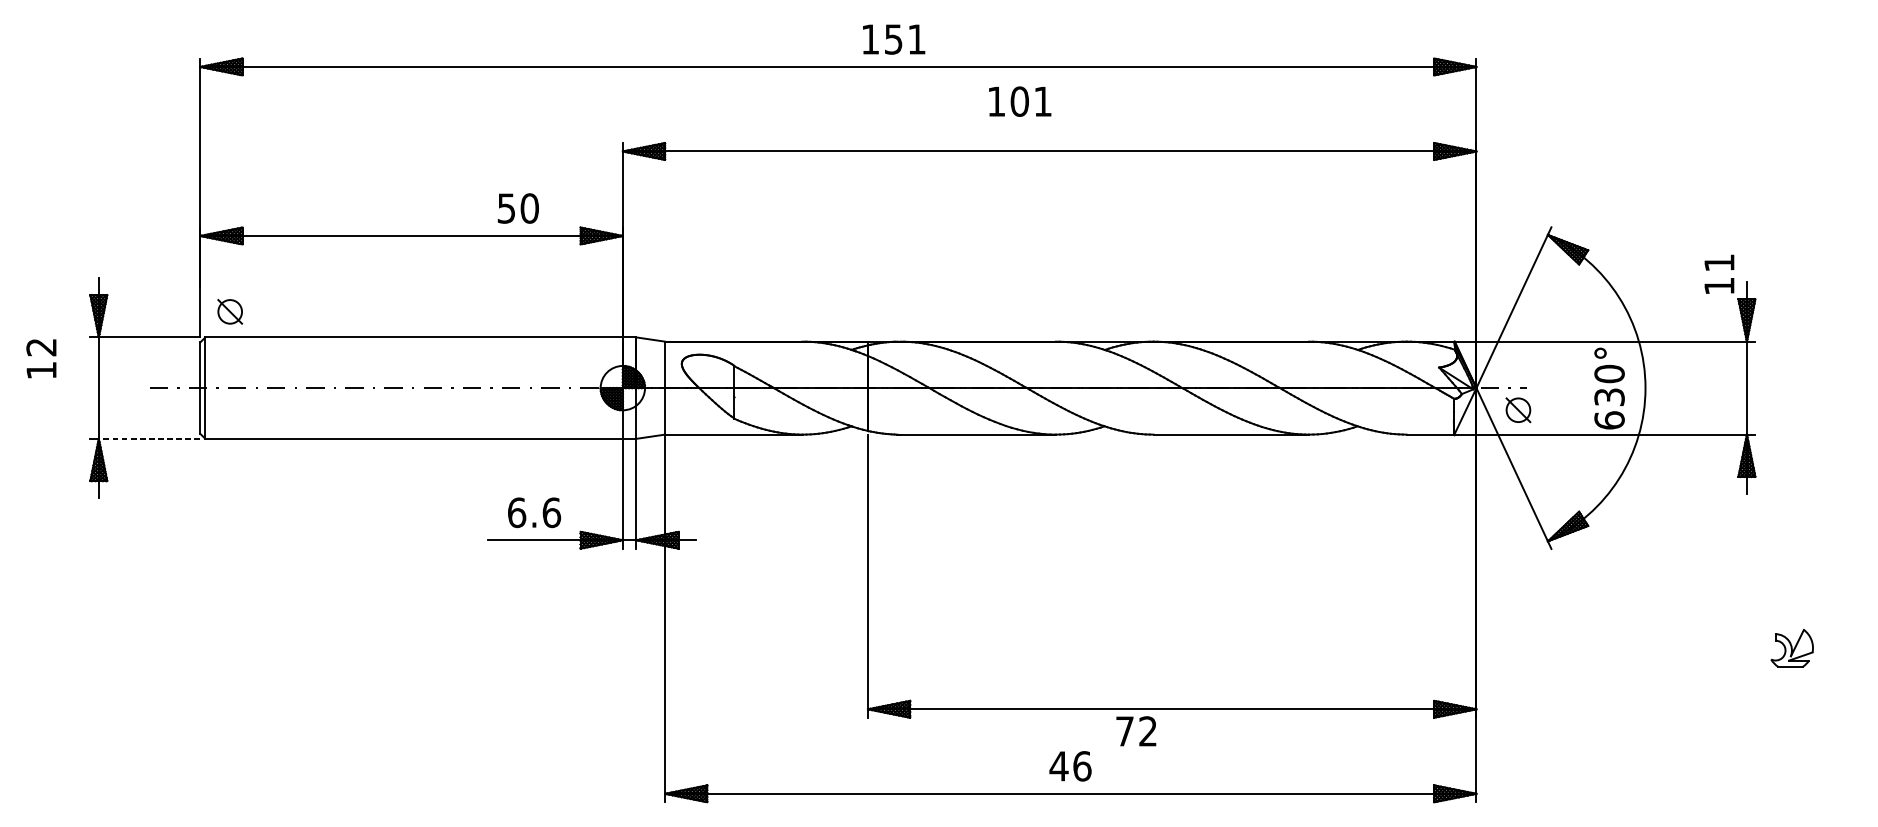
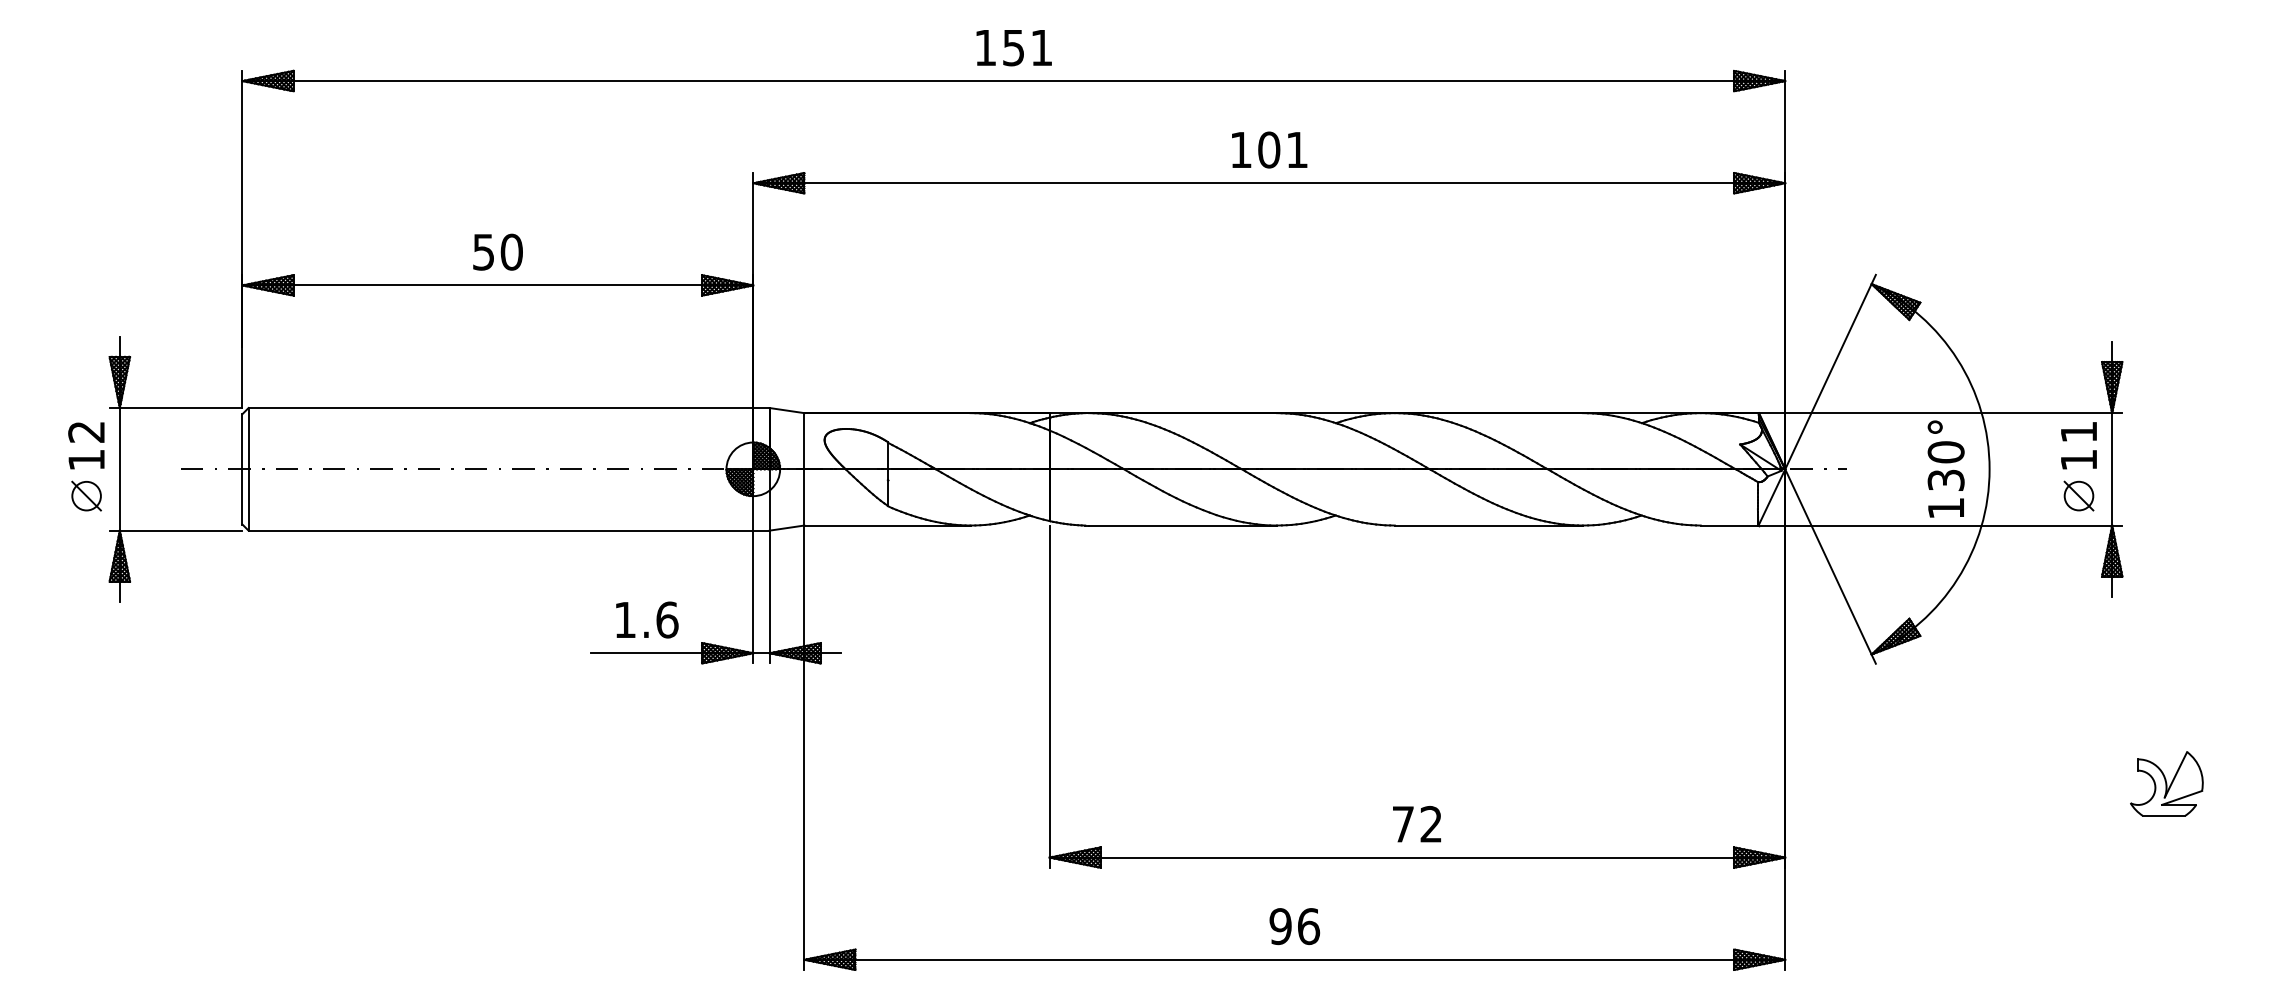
text: (893, 40) -> (1013, 48), moved
text: (1020, 101) -> (1269, 149), moved
text: (517, 207) -> (497, 251), moved
text: (1719, 274) -> (2078, 445), moved
part: (230, 311) -> (86, 495), moved
text: (41, 358) -> (86, 445), moved
part: (1518, 409) -> (2078, 495), moved
text: (1609, 420) -> (1945, 508), 630° -> 130°
line: (149, 438) -> (180, 530), dashed -> solid
text: (517, 512) -> (625, 619), 6.6 -> 1.6
part: (1791, 648) -> (2166, 783), size x1.43
text: (1135, 731) -> (1416, 824), moved
text: (1058, 766) -> (1280, 926), 46 -> 96

